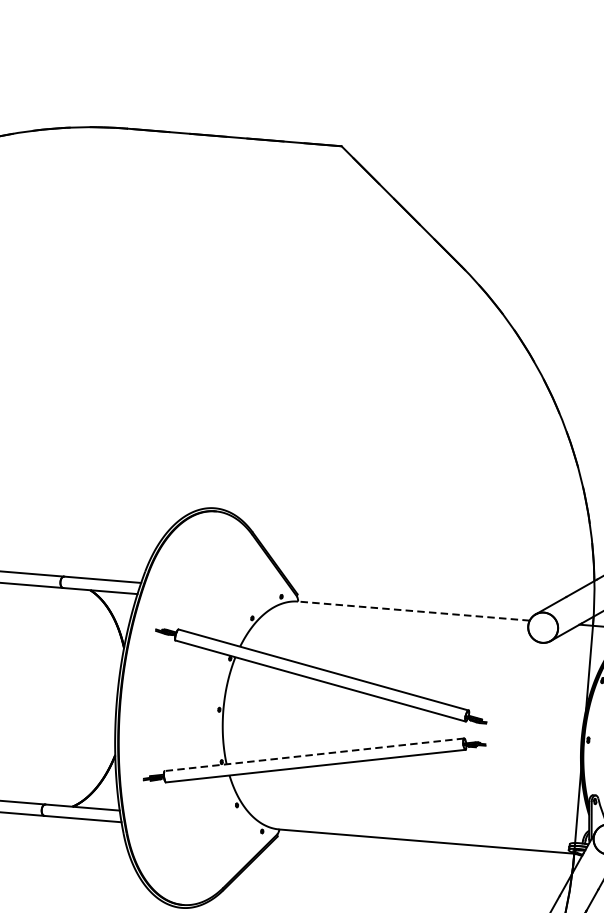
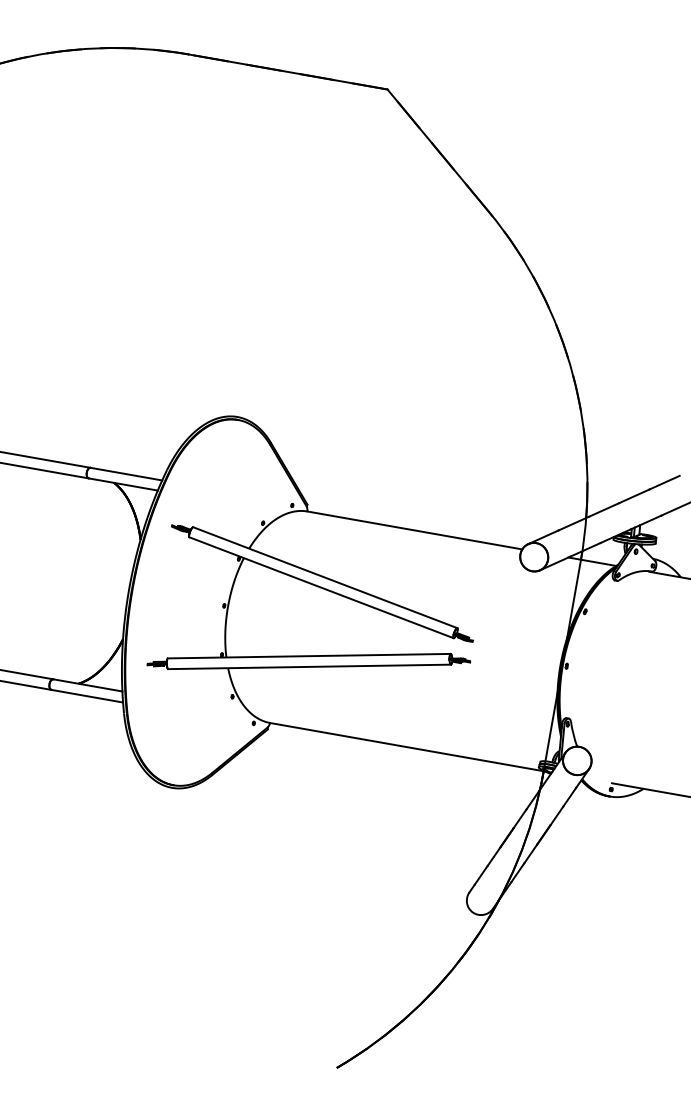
line: (413, 611) -> (414, 530), dashed -> solid
line: (313, 755) -> (308, 656), dashed -> solid

